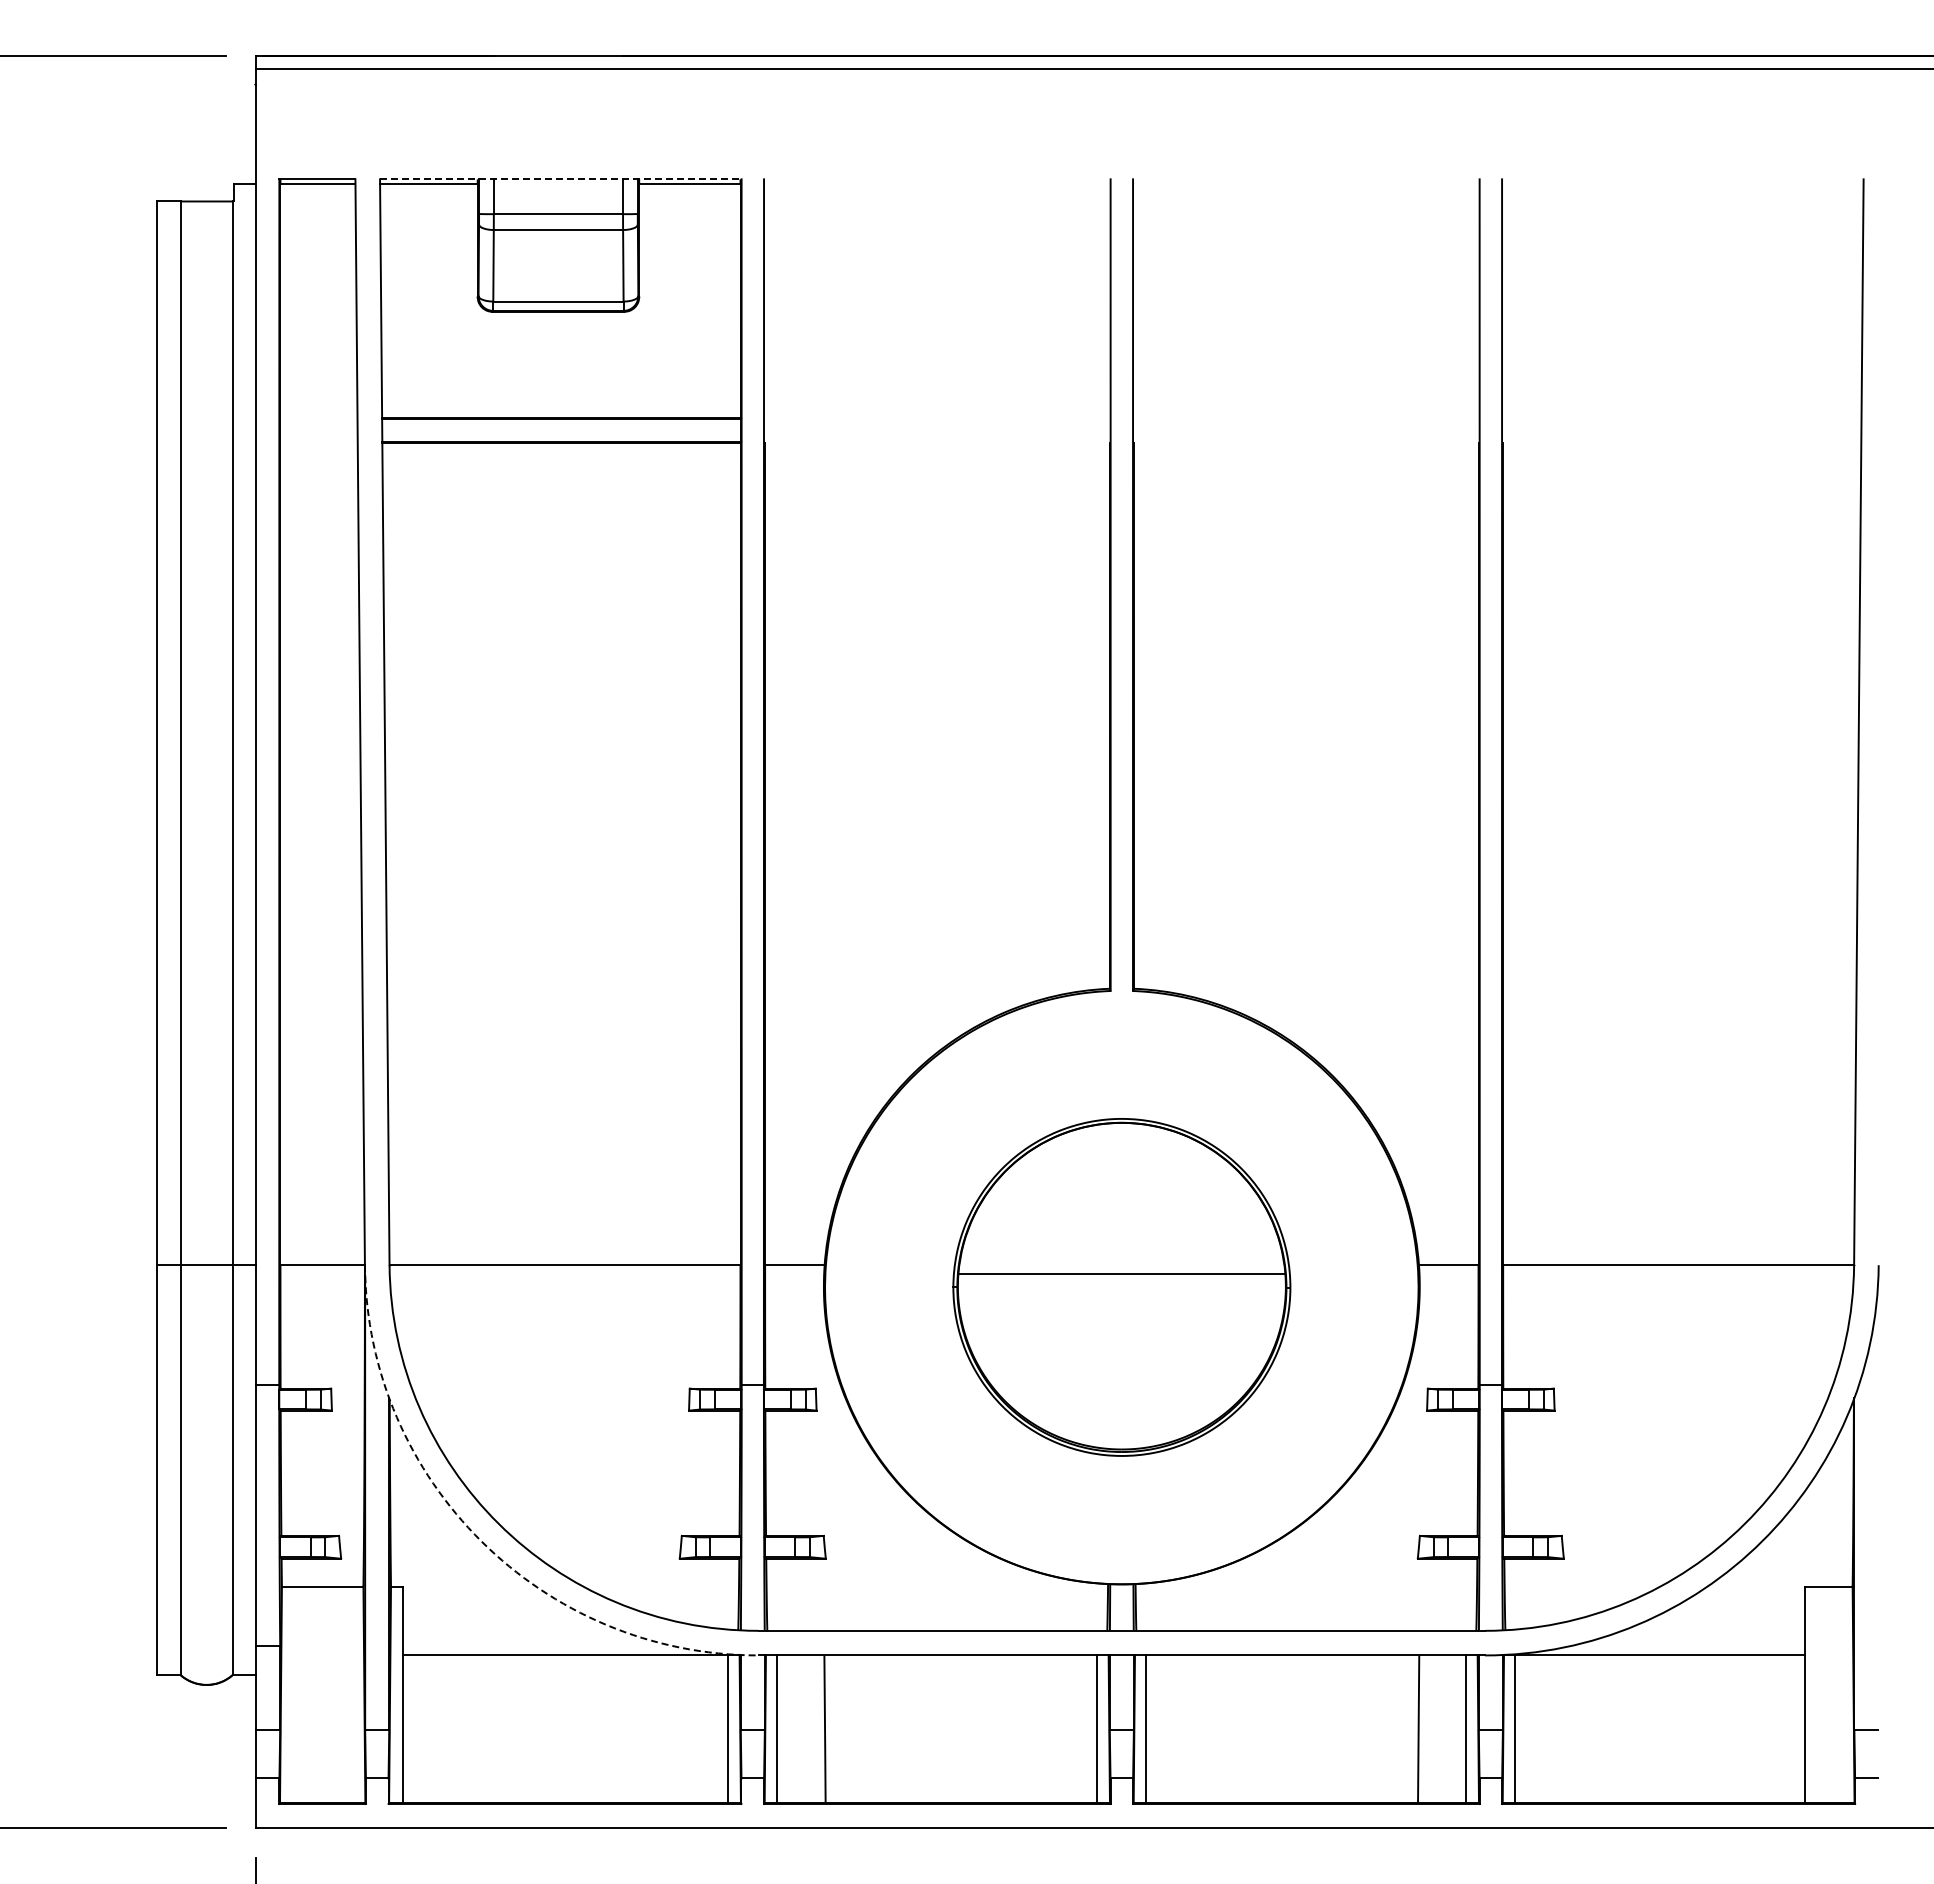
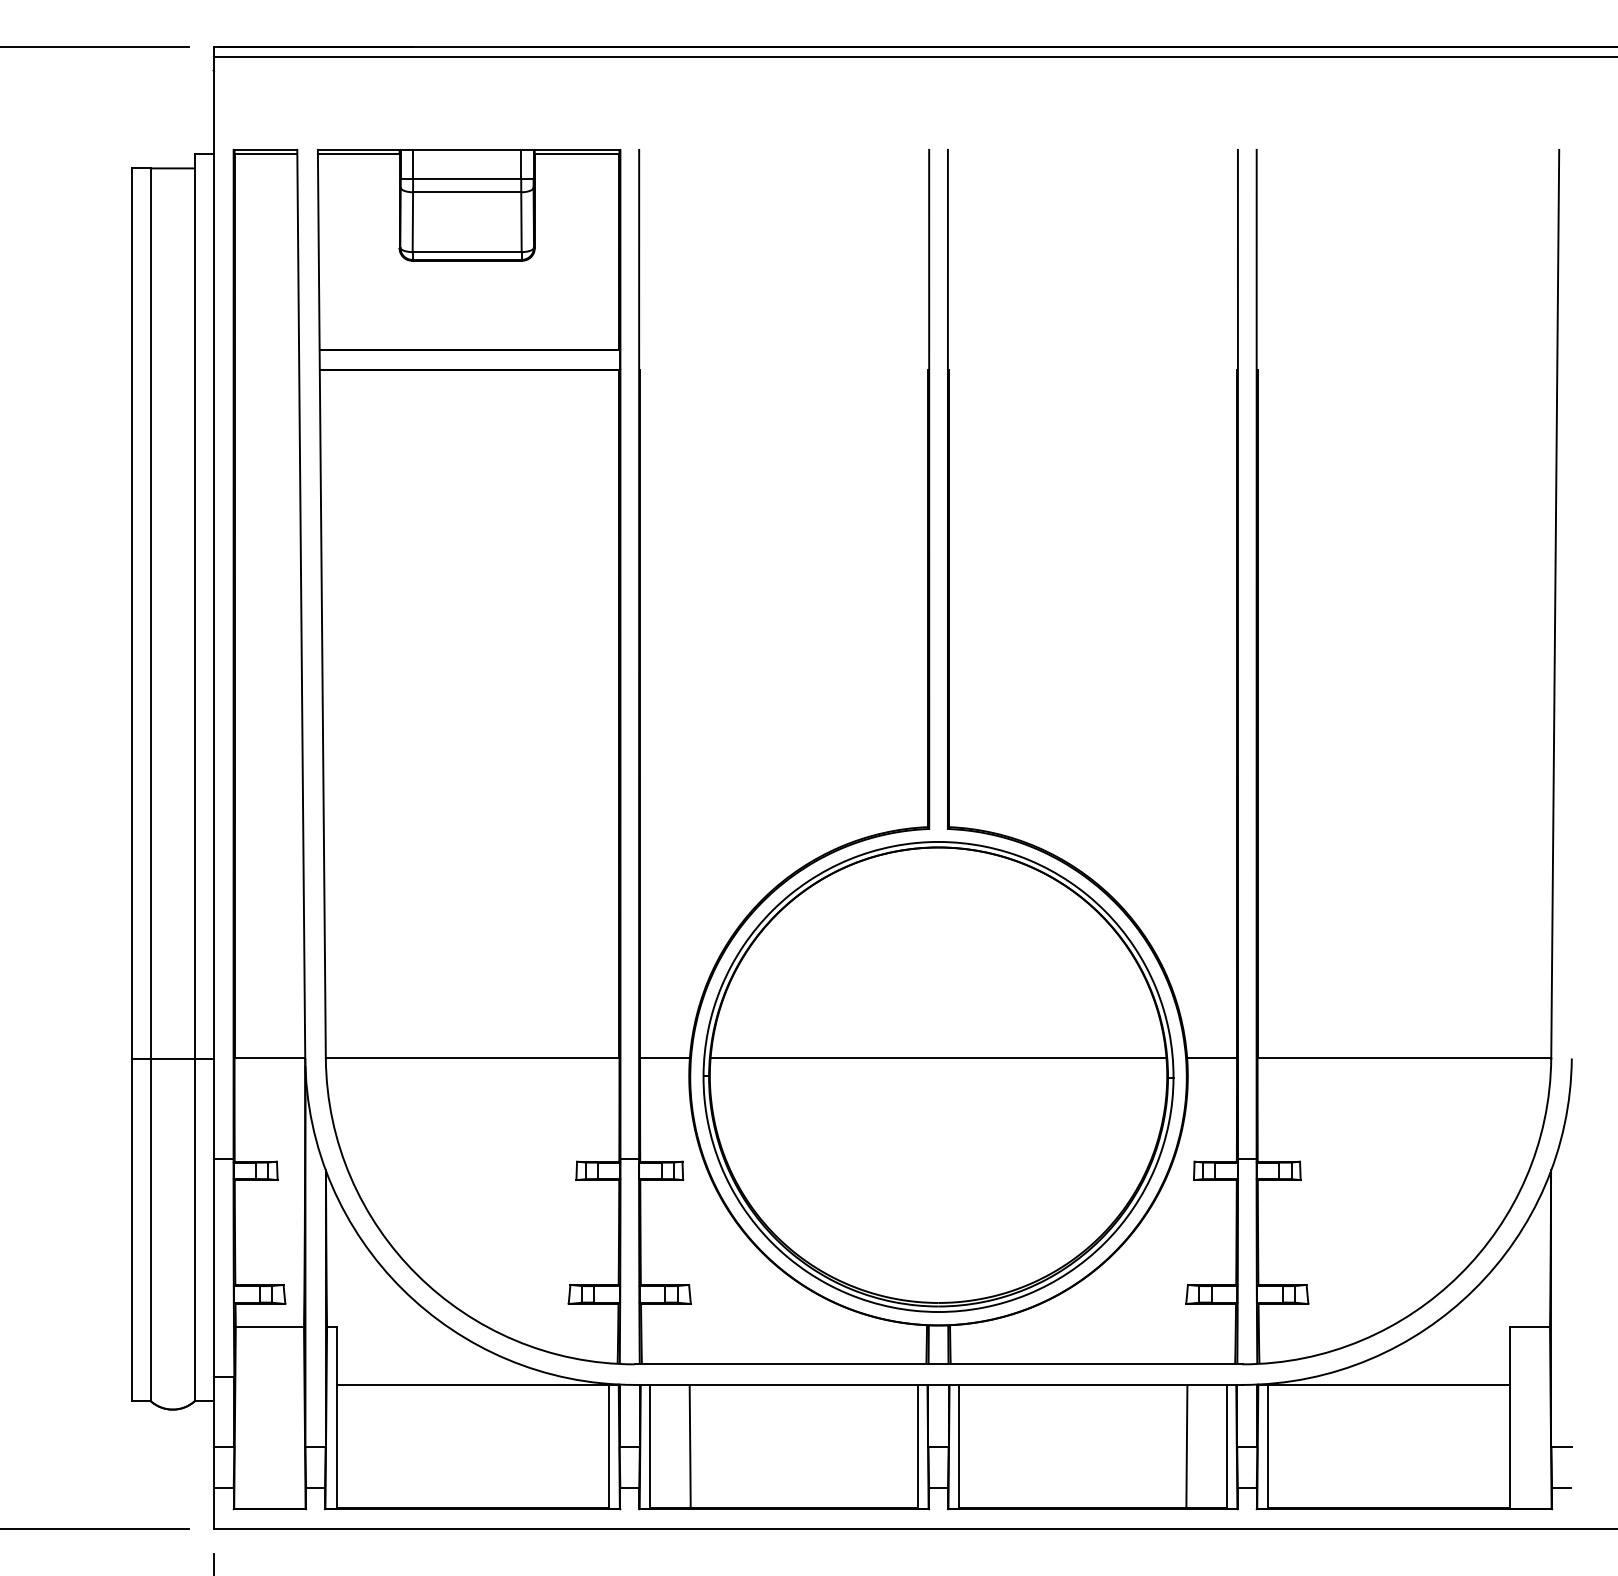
line: (560, 179) -> (468, 150), dashed -> solid
part: (1121, 1287) -> (938, 1077), size x1.67
arc: (481, 1541) -> (402, 1289), dashed -> solid

